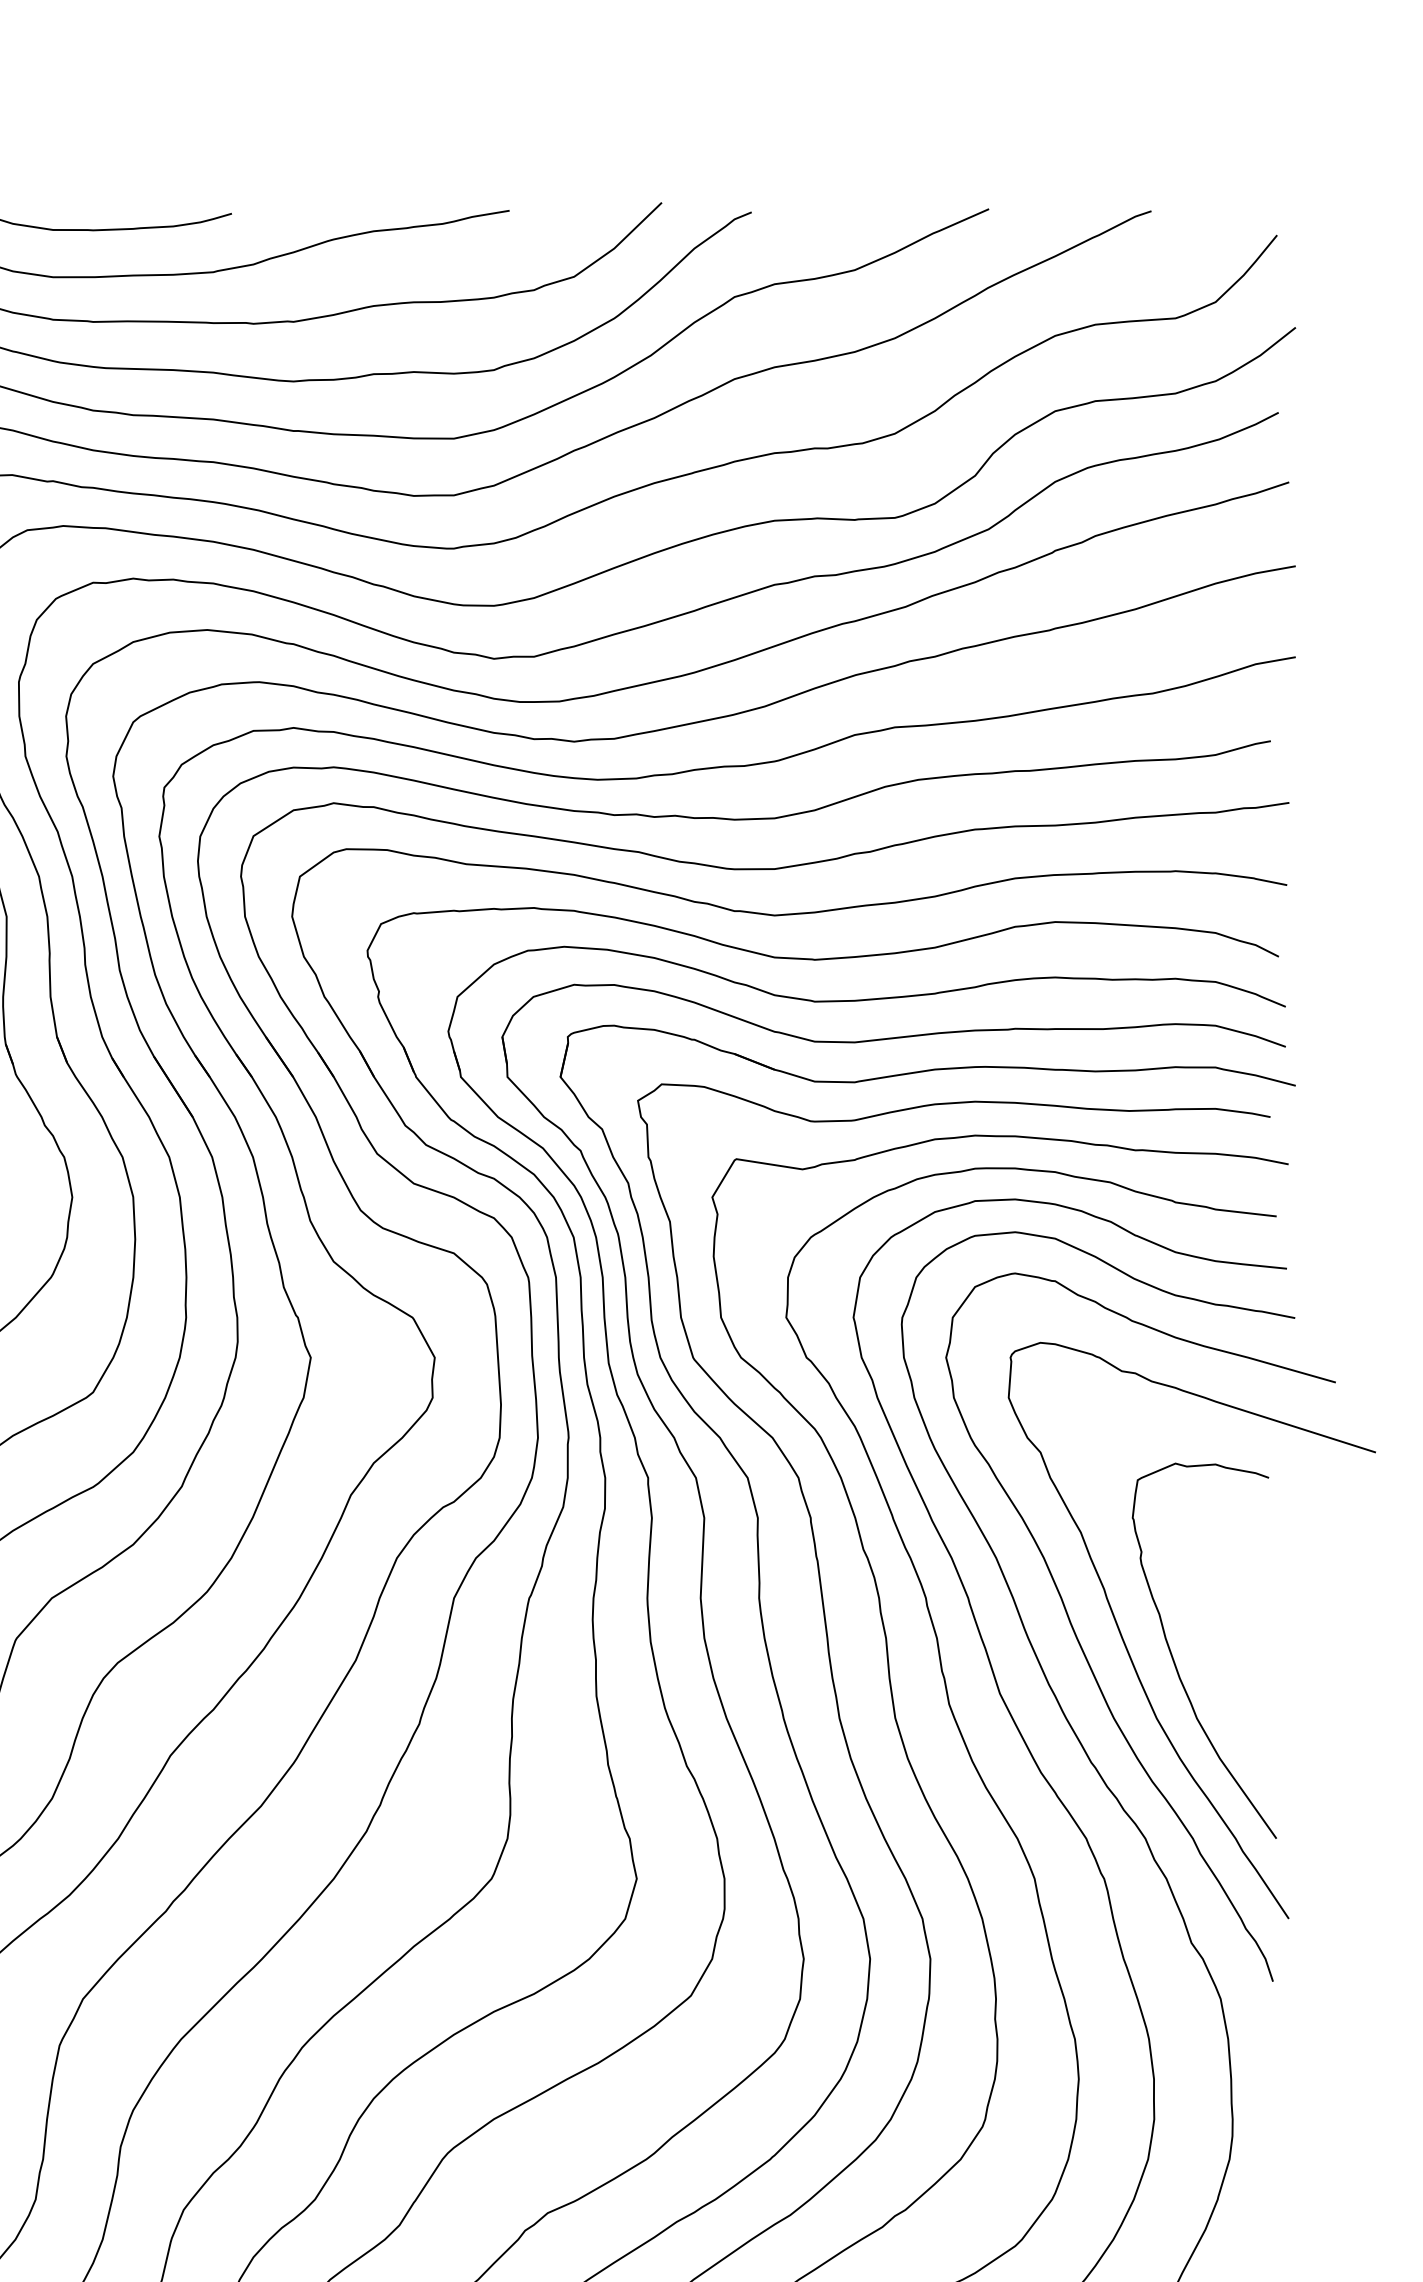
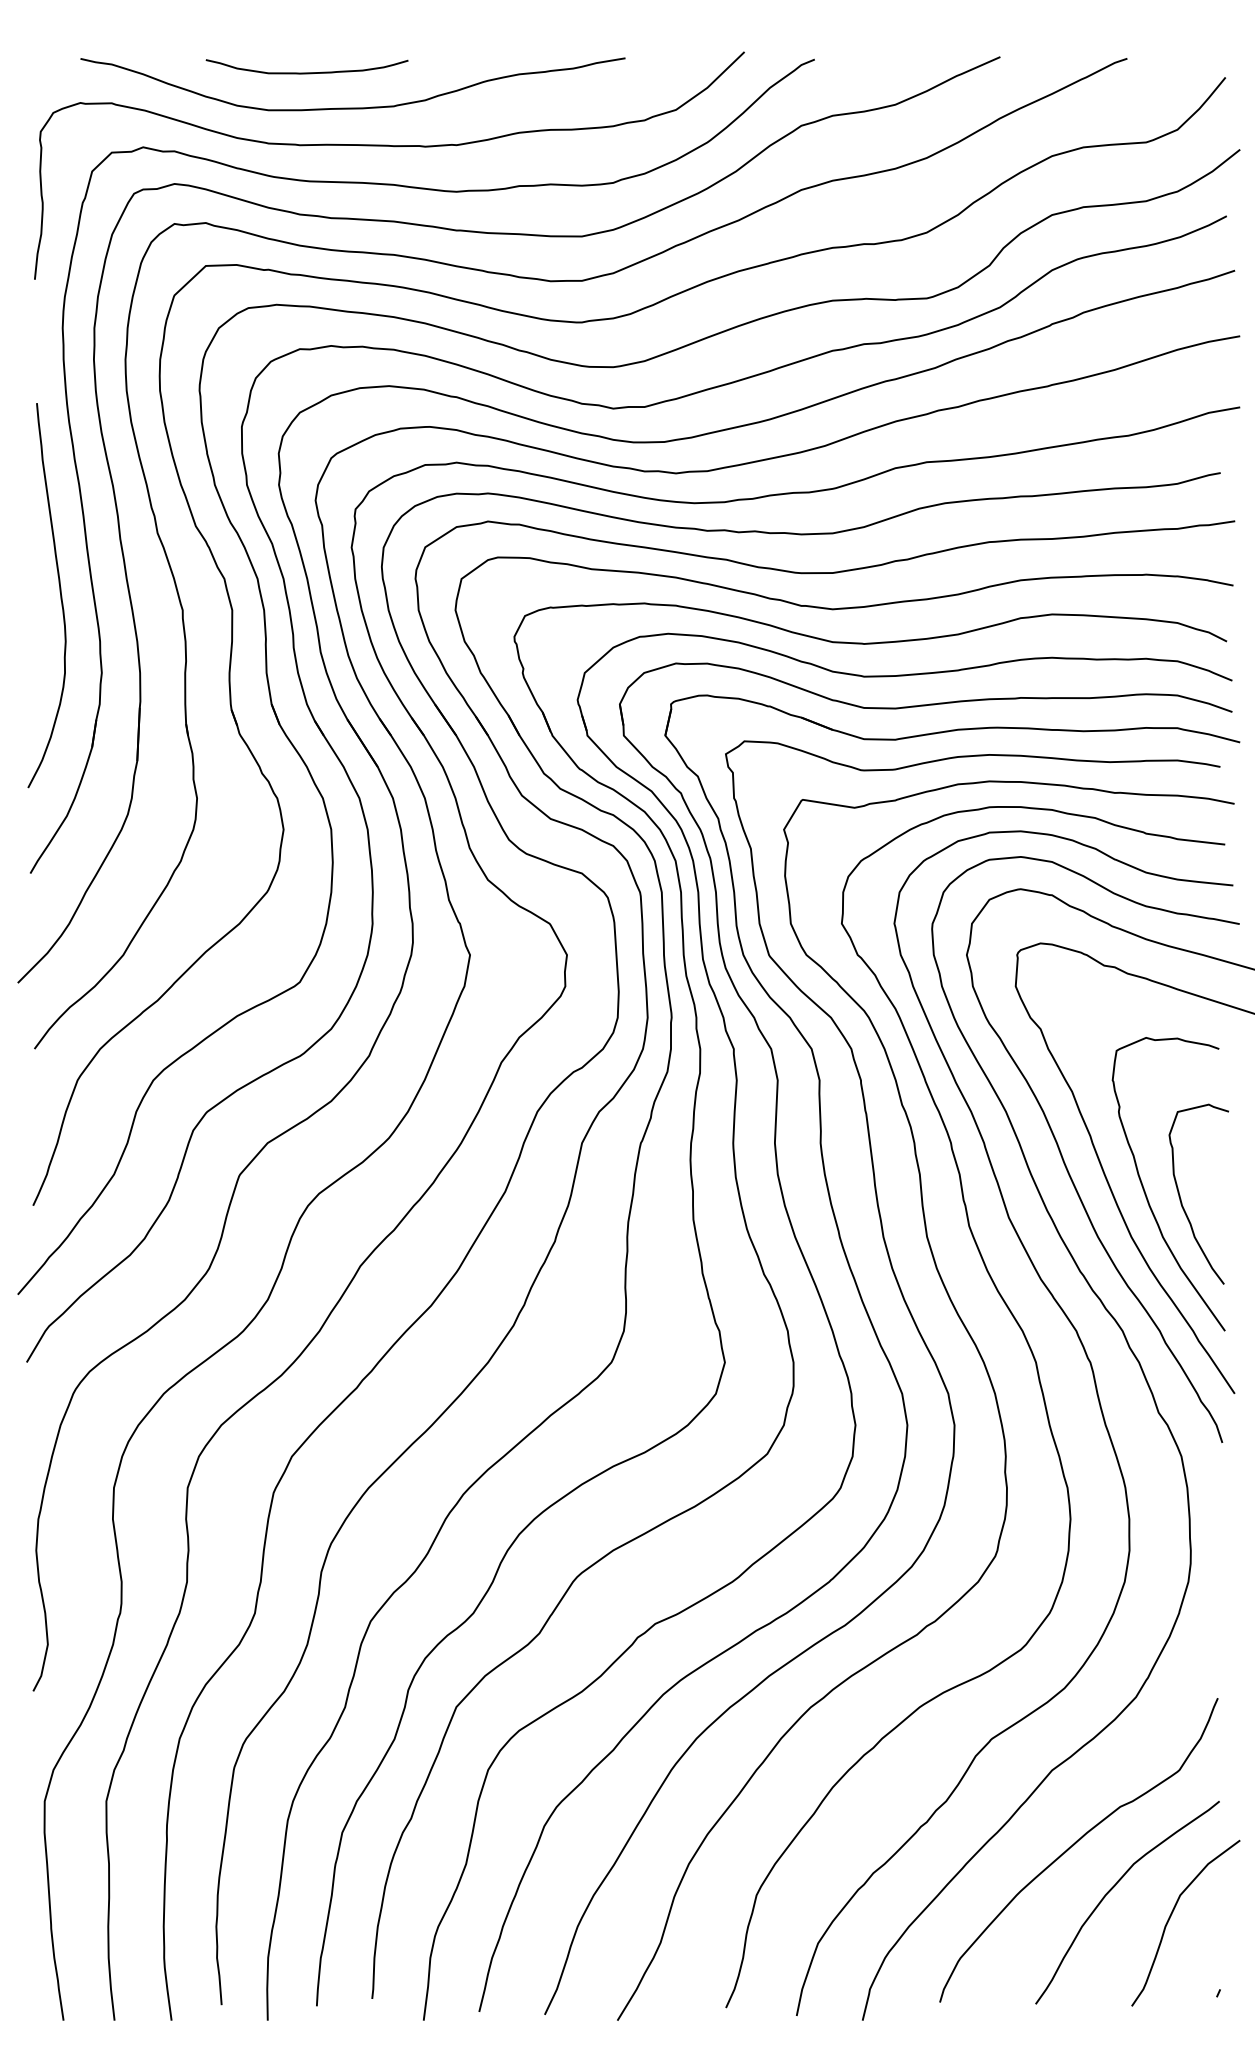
curve: (1220, 1669) -> (1181, 1198), added

